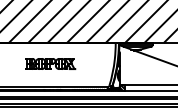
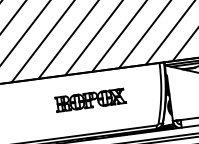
part: (50, 63) -> (90, 99), moved

